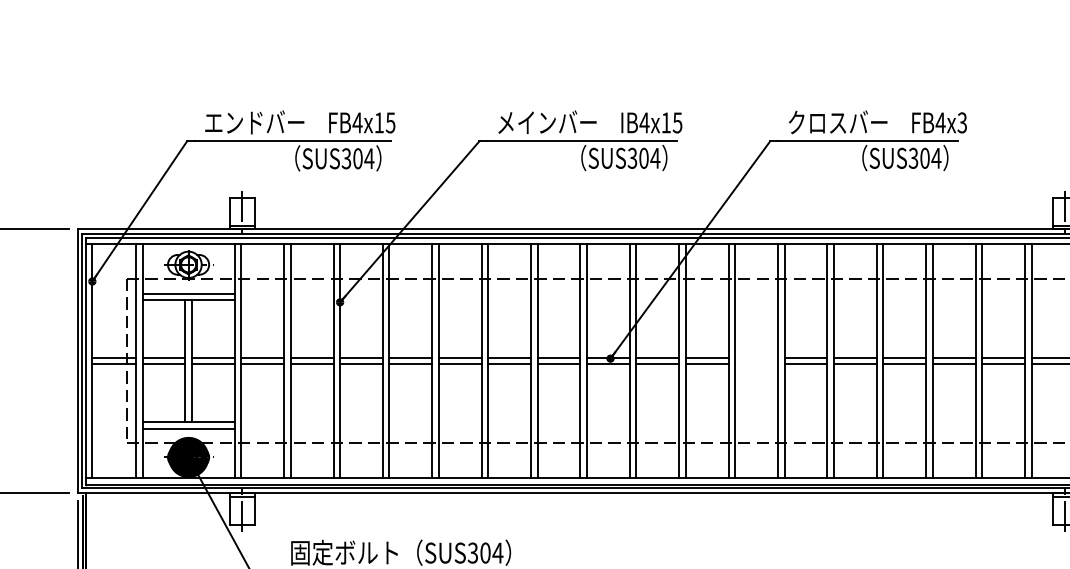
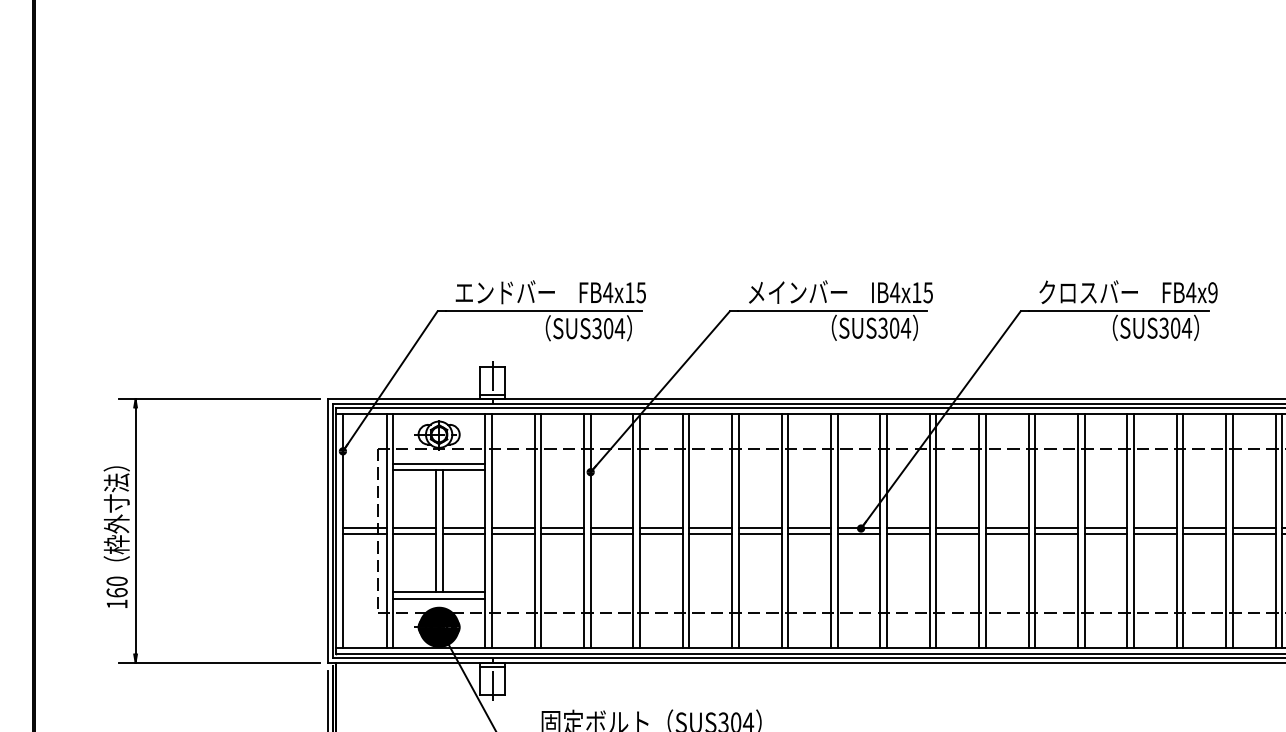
text: (961, 122) -> (1212, 292), FB4x3 -> FB4x9
line: (755, 357) -> (1006, 527), added
line: (755, 364) -> (1006, 534), added

